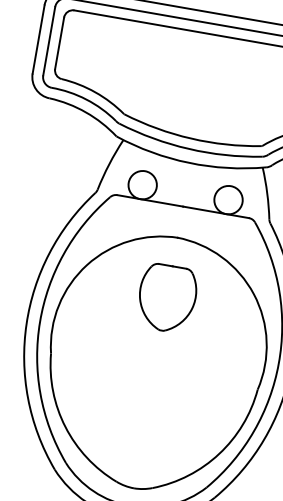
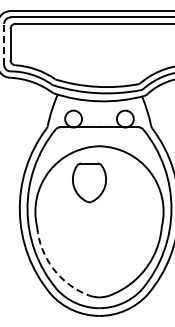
line: (49, 41) -> (4, 44), solid -> dashed
part: (167, 297) -> (89, 182), moved
arc: (66, 427) -> (53, 268), solid -> dashed

